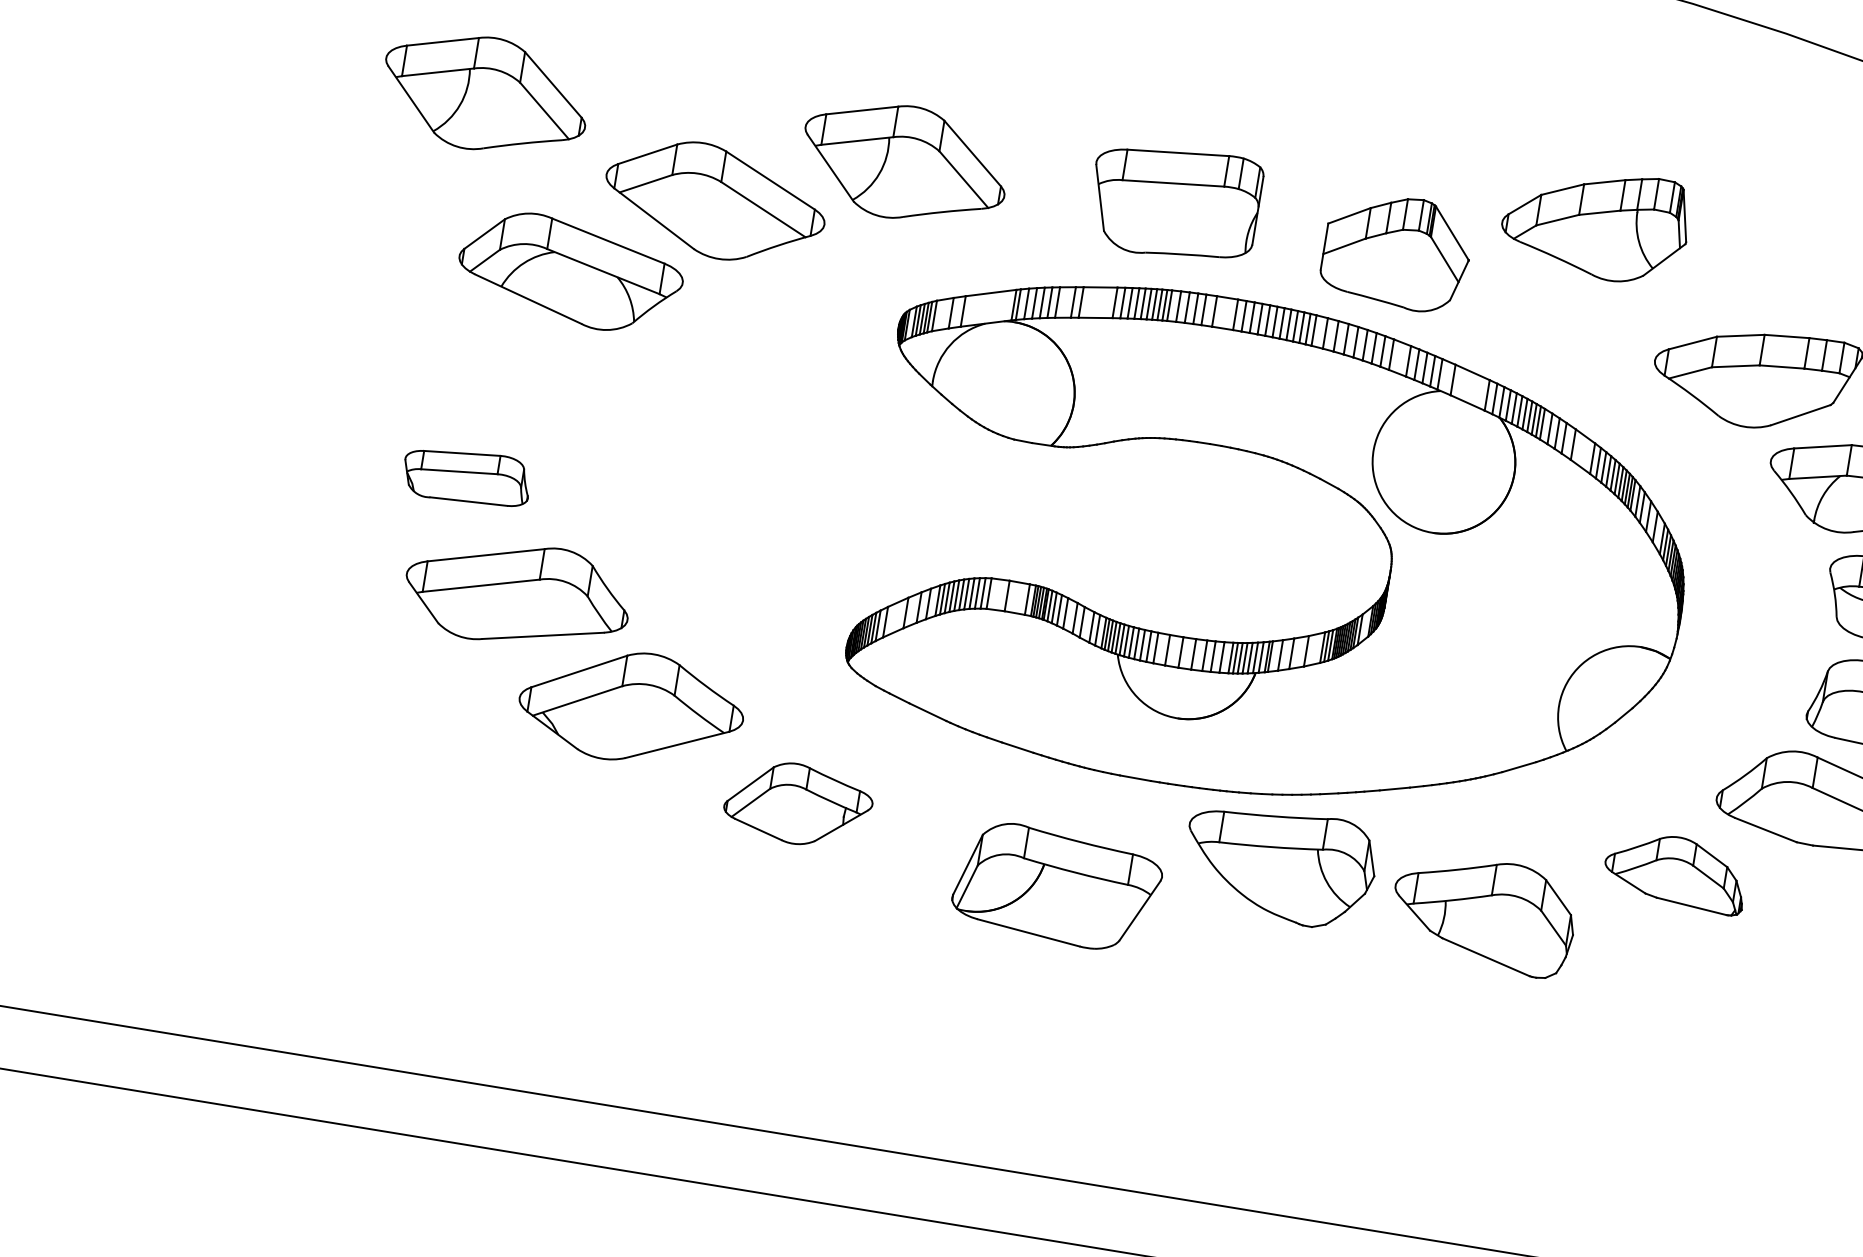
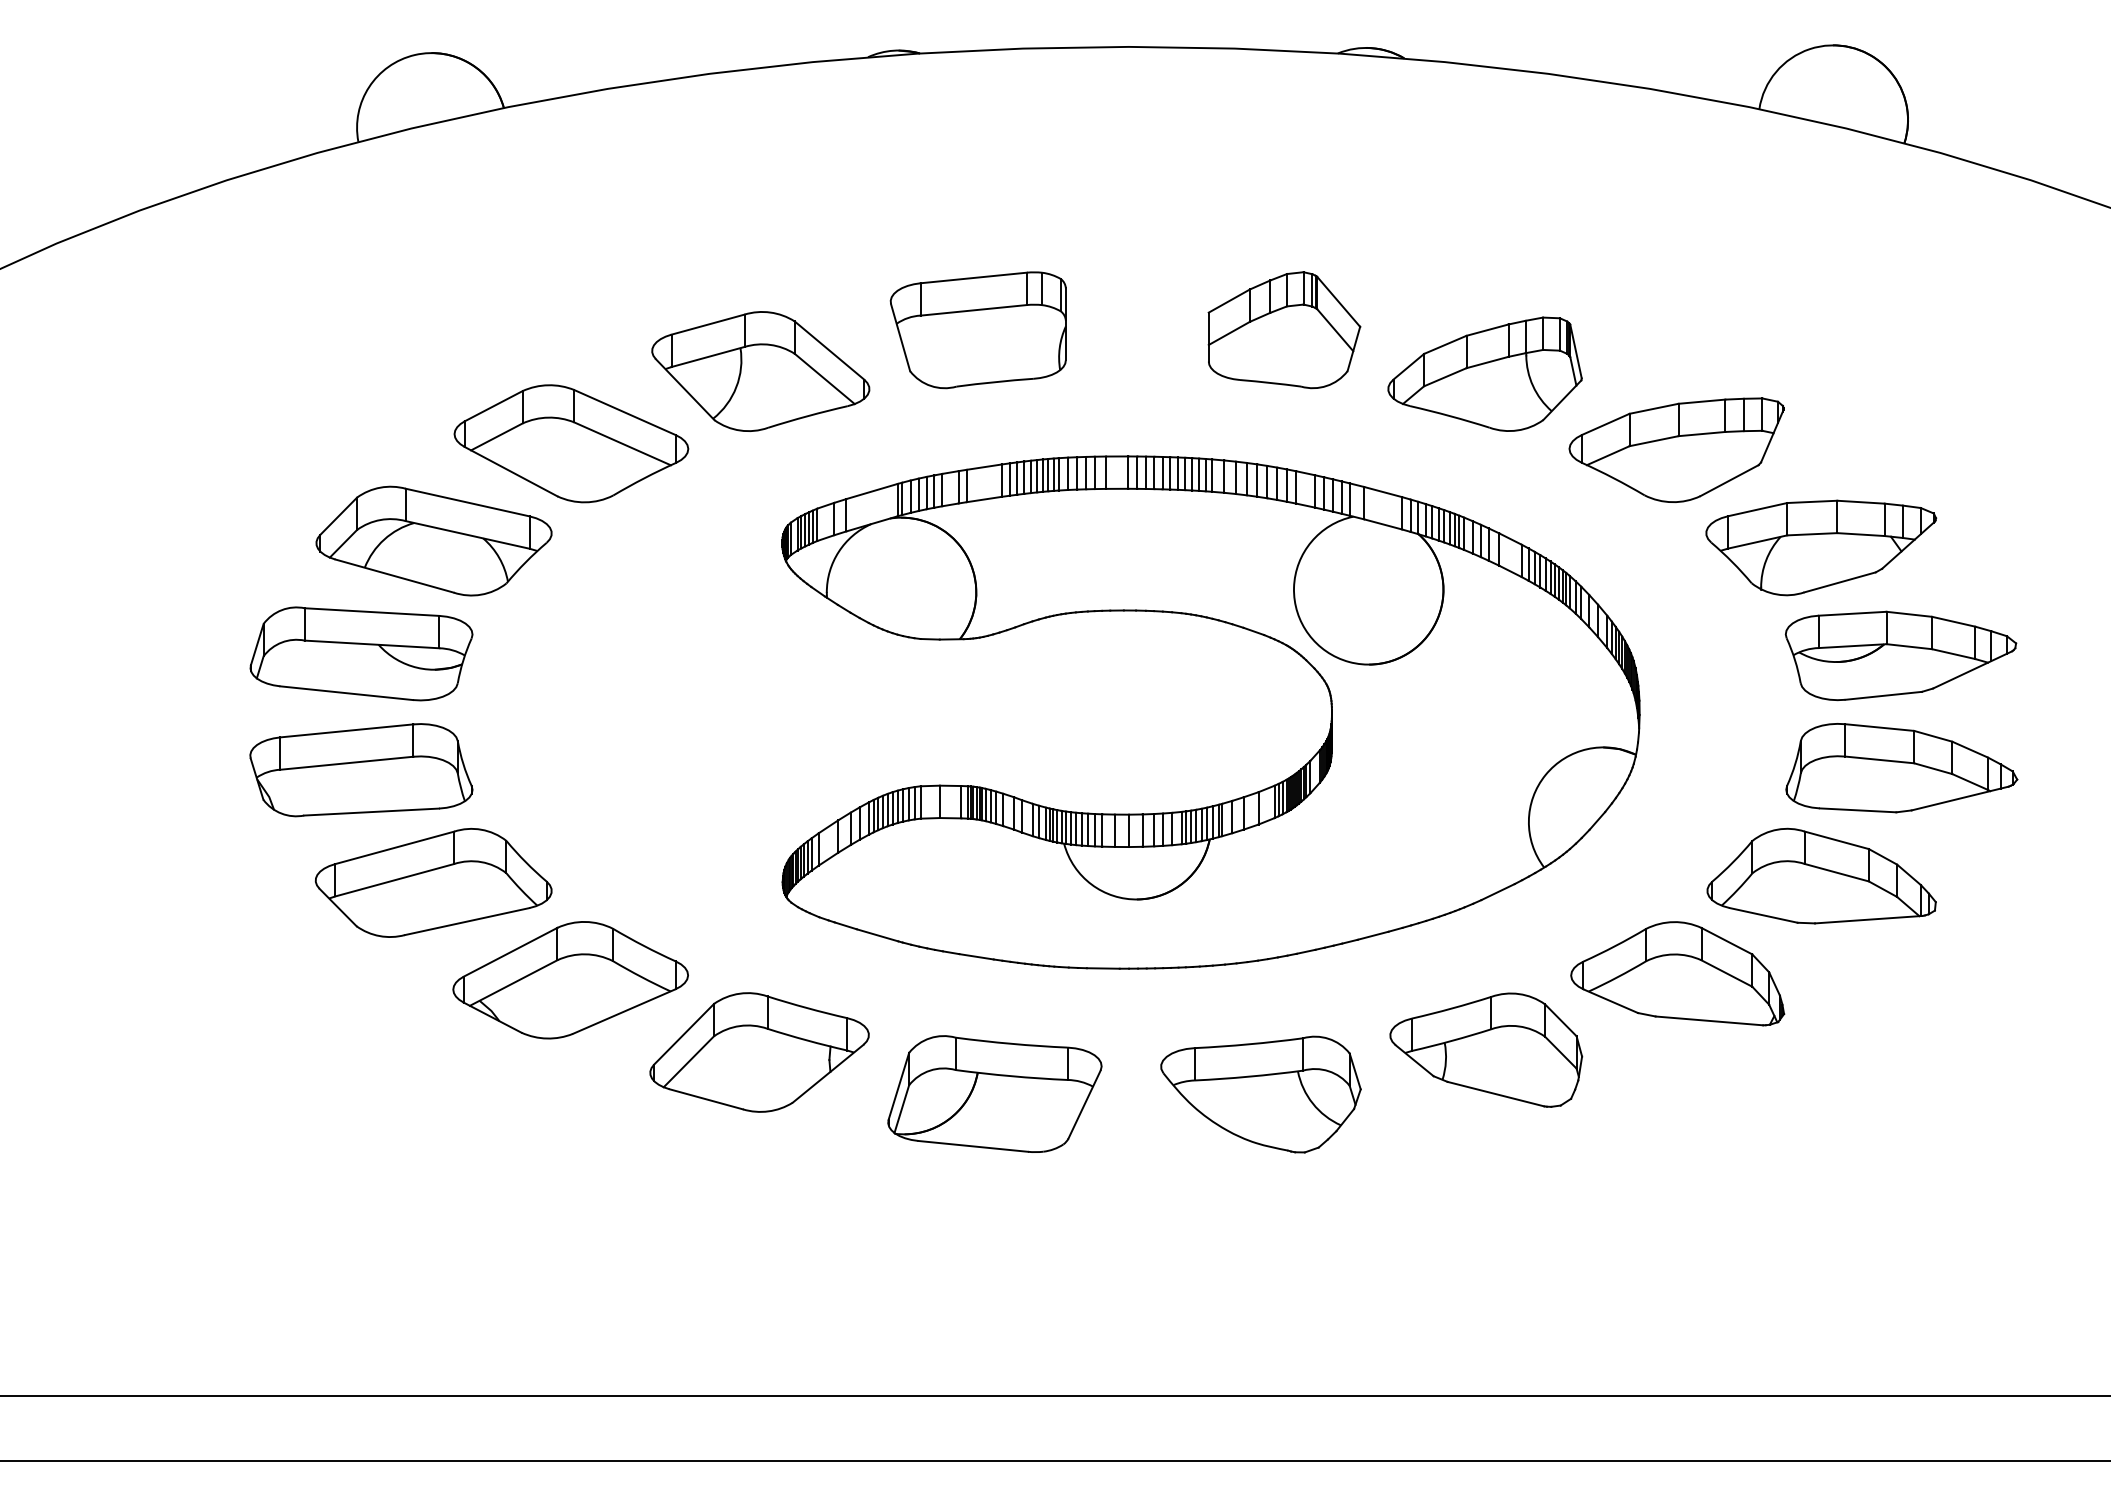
part: (485, 94) -> (315, 371), removed
part: (1173, 202) -> (977, 330), moved
part: (1595, 222) -> (1484, 373), moved
part: (1396, 252) -> (1284, 330), moved
part: (484, 366) -> (361, 653), added
part: (466, 477) -> (361, 770), size x1.67
part: (798, 804) -> (759, 1052), size x1.43
part: (1279, 865) -> (1260, 1094), moved
part: (1675, 871) -> (1677, 973), size x1.43
part: (1056, 886) -> (994, 1093), moved

